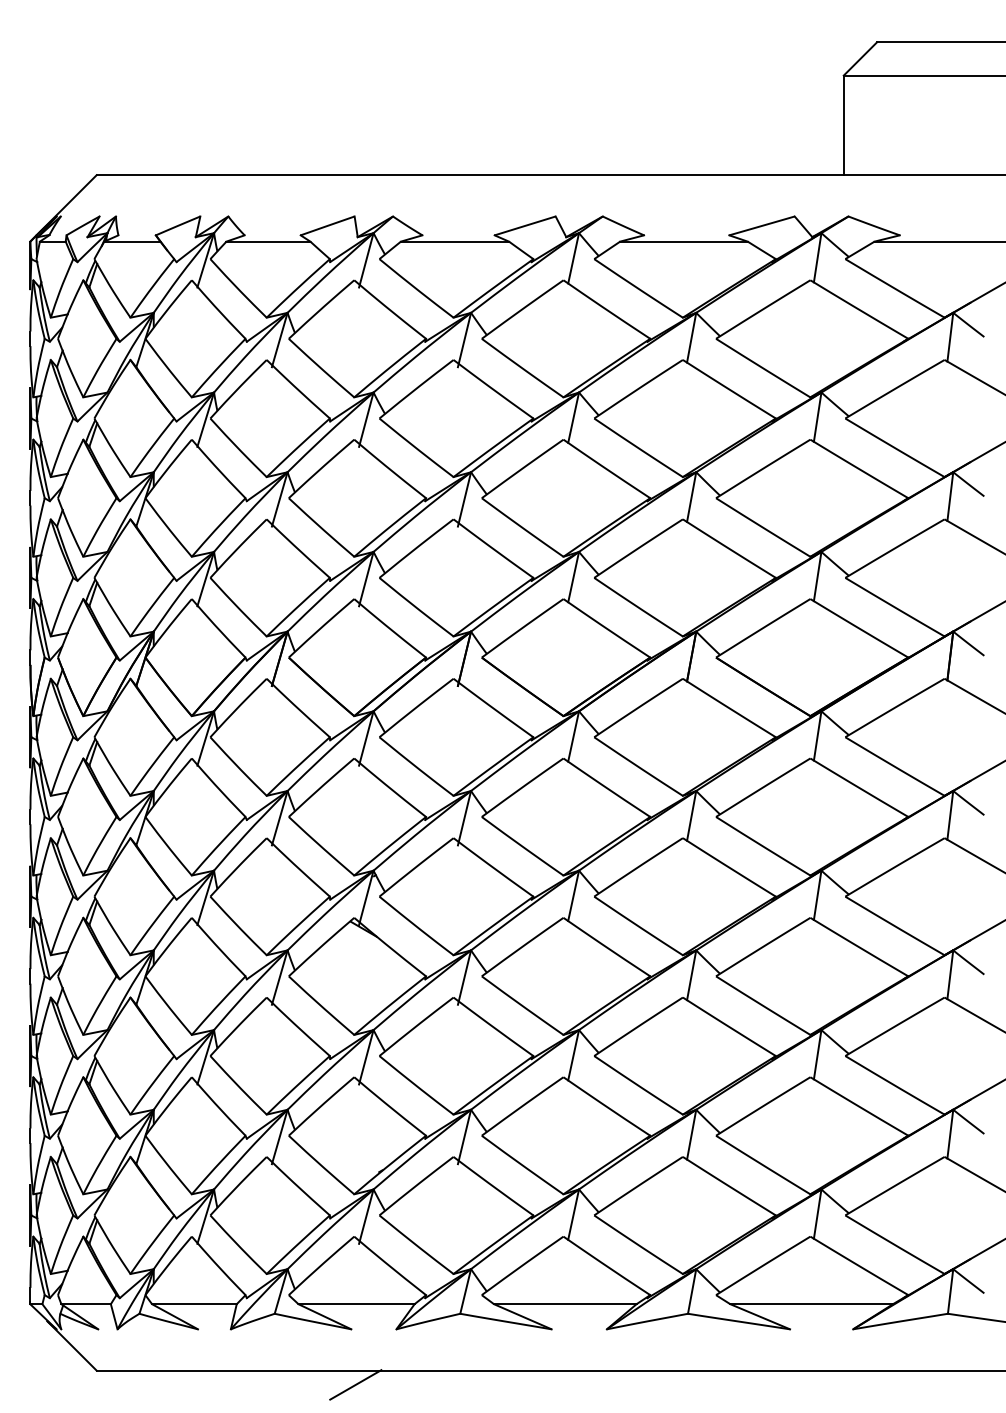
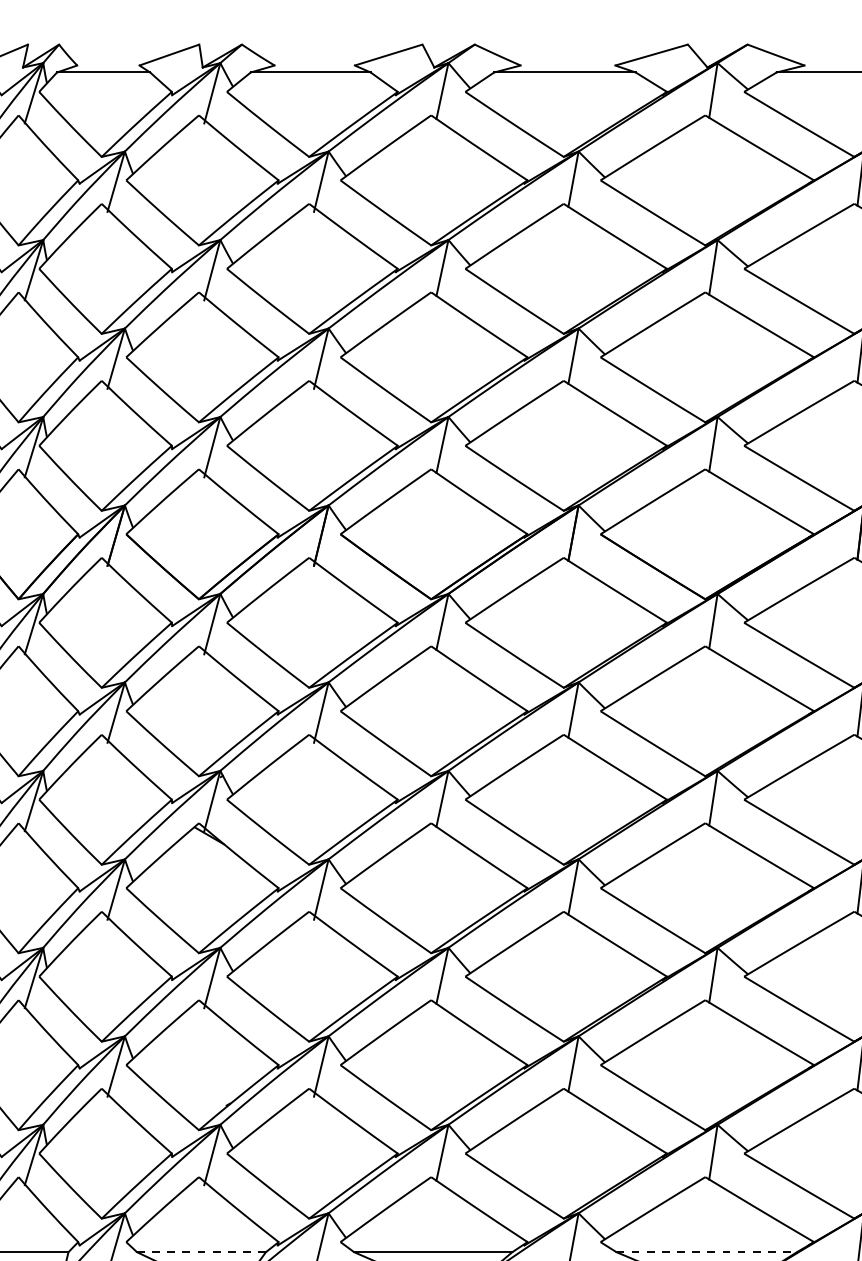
line: (357, 1304) -> (202, 1252), solid -> dashed
line: (812, 1304) -> (707, 1252), solid -> dashed

